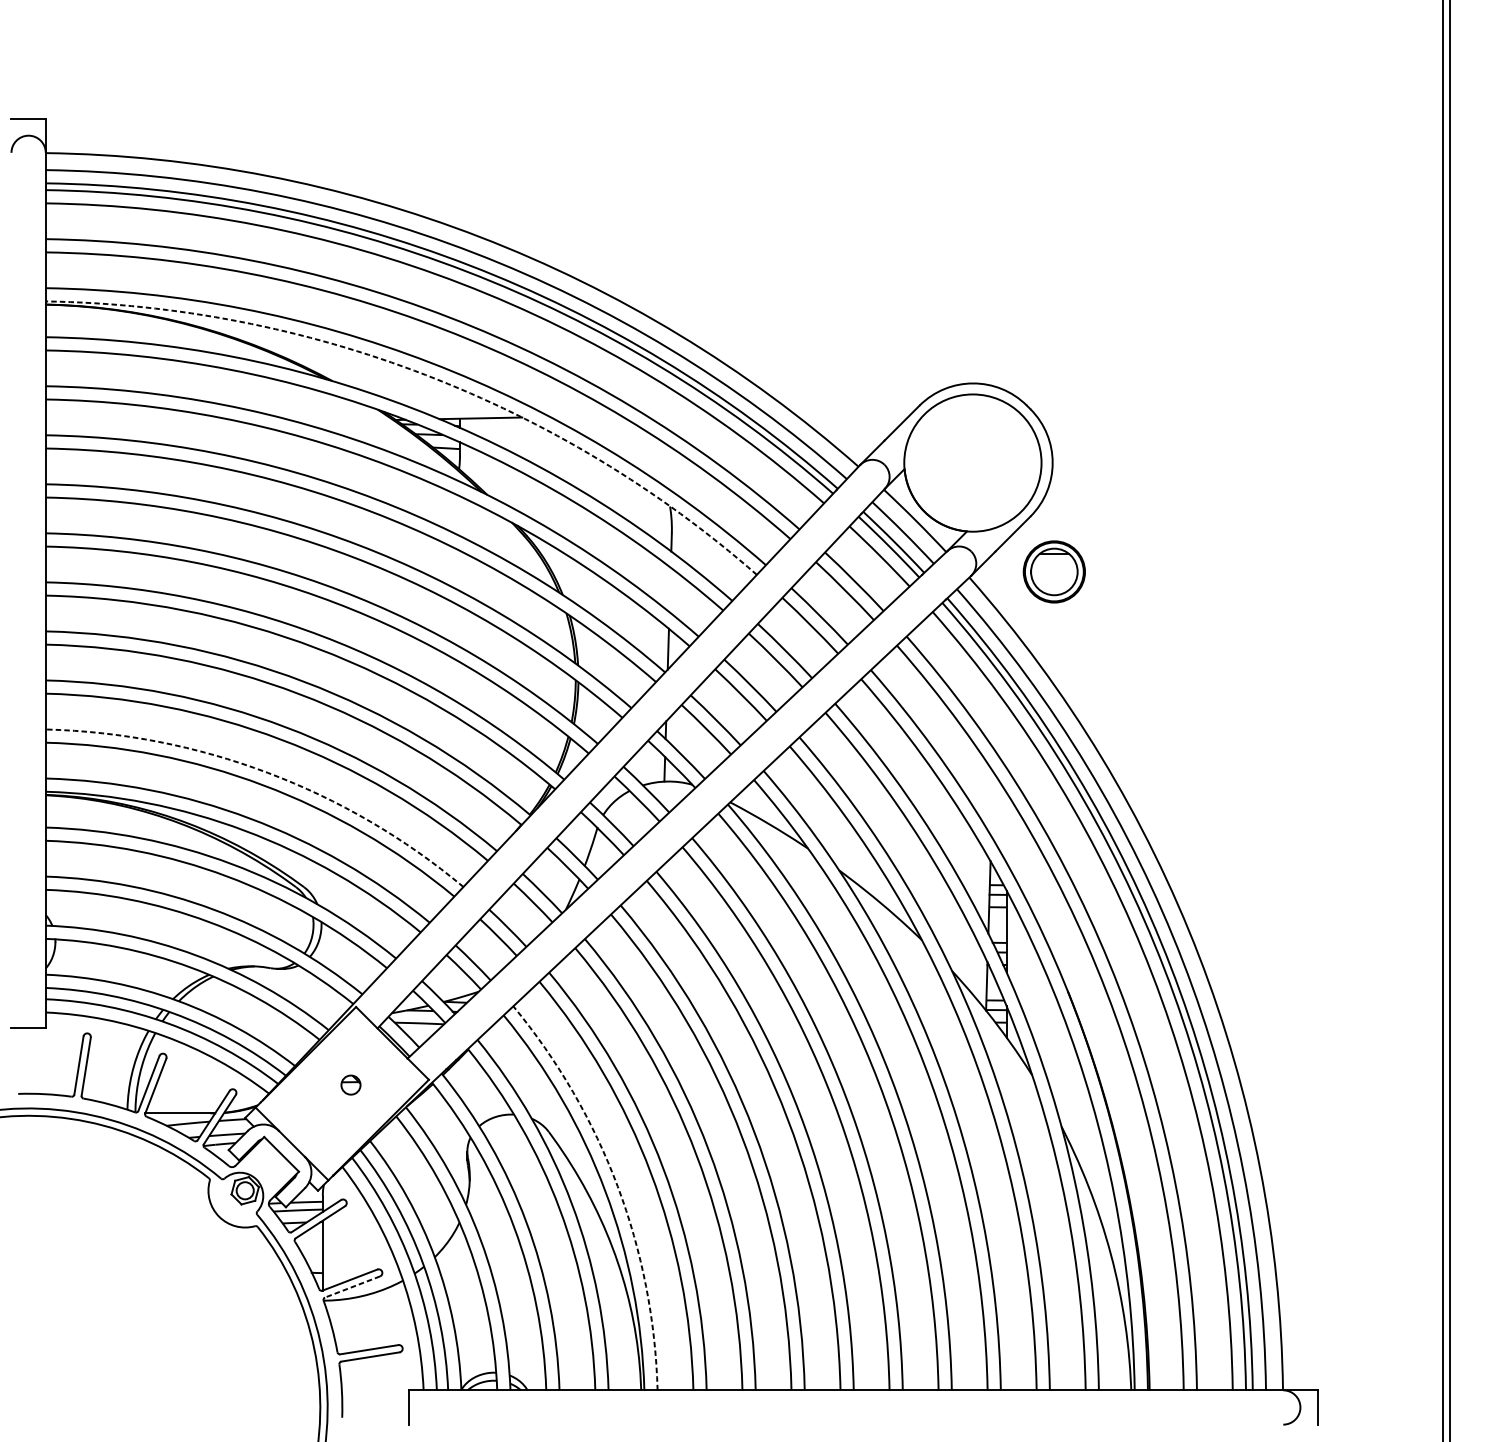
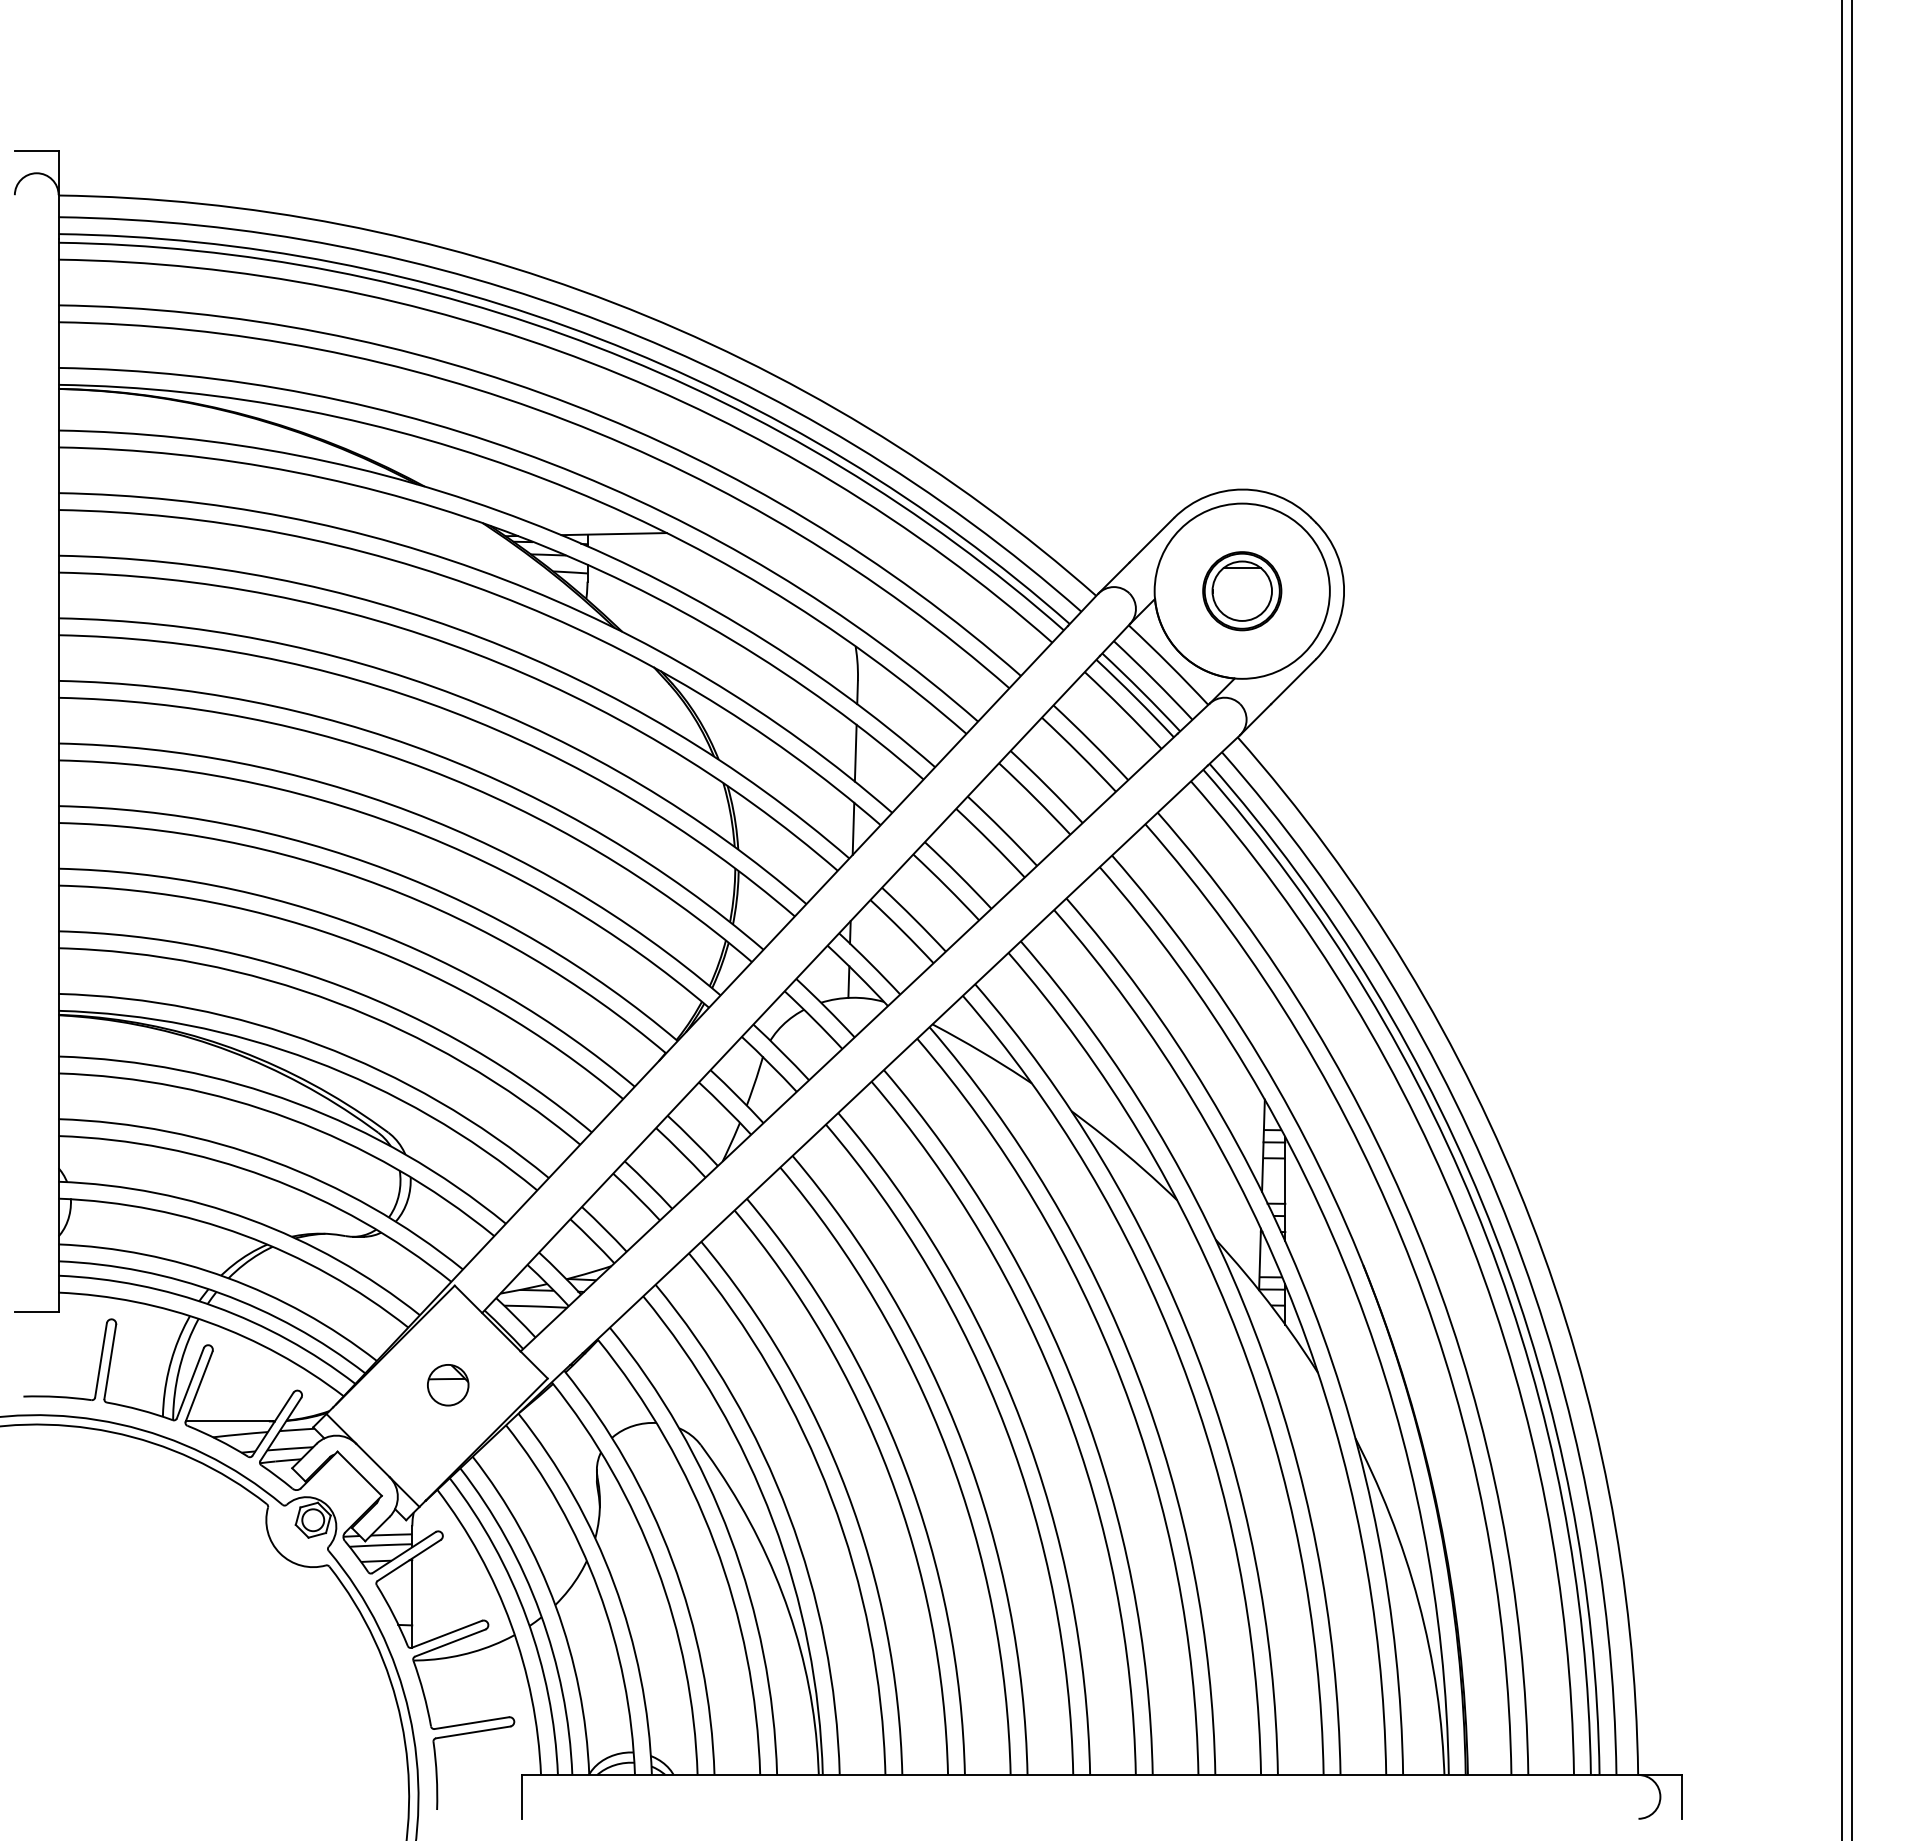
arc: (425, 374) -> (543, 478), dashed -> solid
part: (1054, 572) -> (1242, 591), moved
line: (669, 589) -> (855, 752), added
arc: (268, 772) -> (342, 986), dashed -> solid
part: (351, 1085) -> (448, 1385), size x1.67
arc: (617, 1186) -> (788, 1514), dashed -> solid
line: (352, 1287) -> (450, 1643), dashed -> solid

